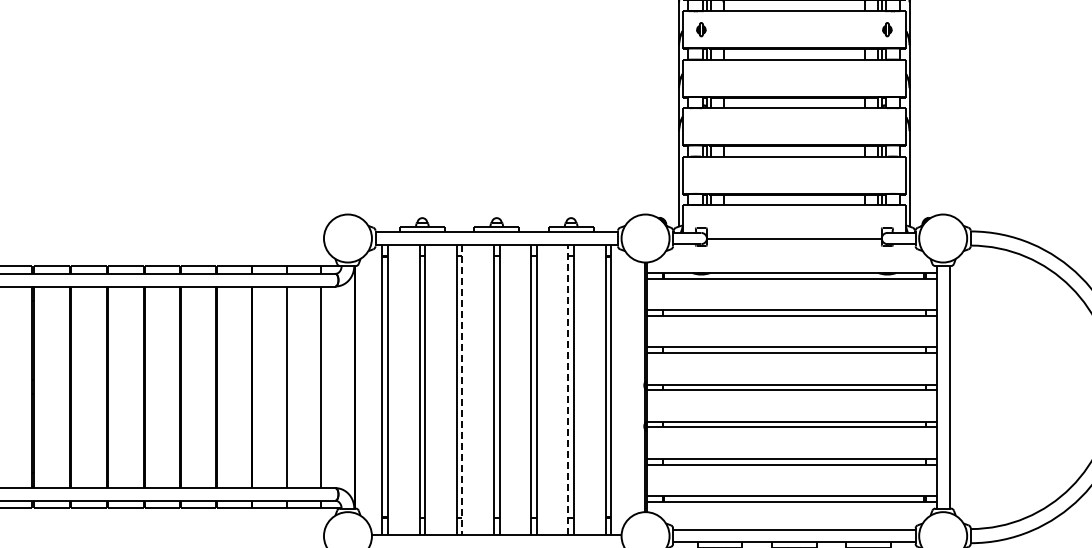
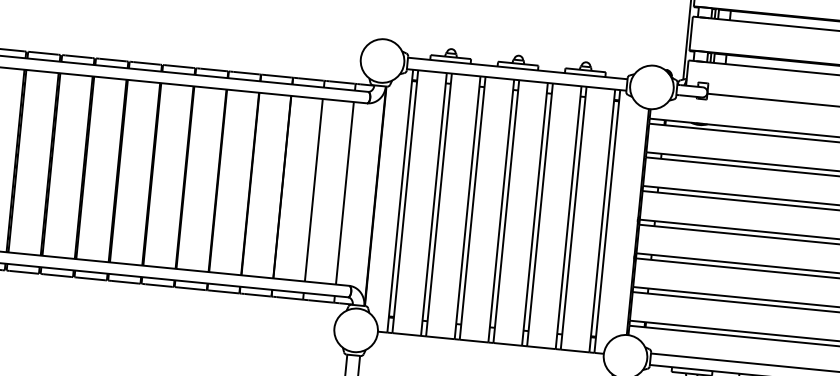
line: (568, 389) -> (568, 217), dashed -> solid
line: (462, 390) -> (472, 208), dashed -> solid

